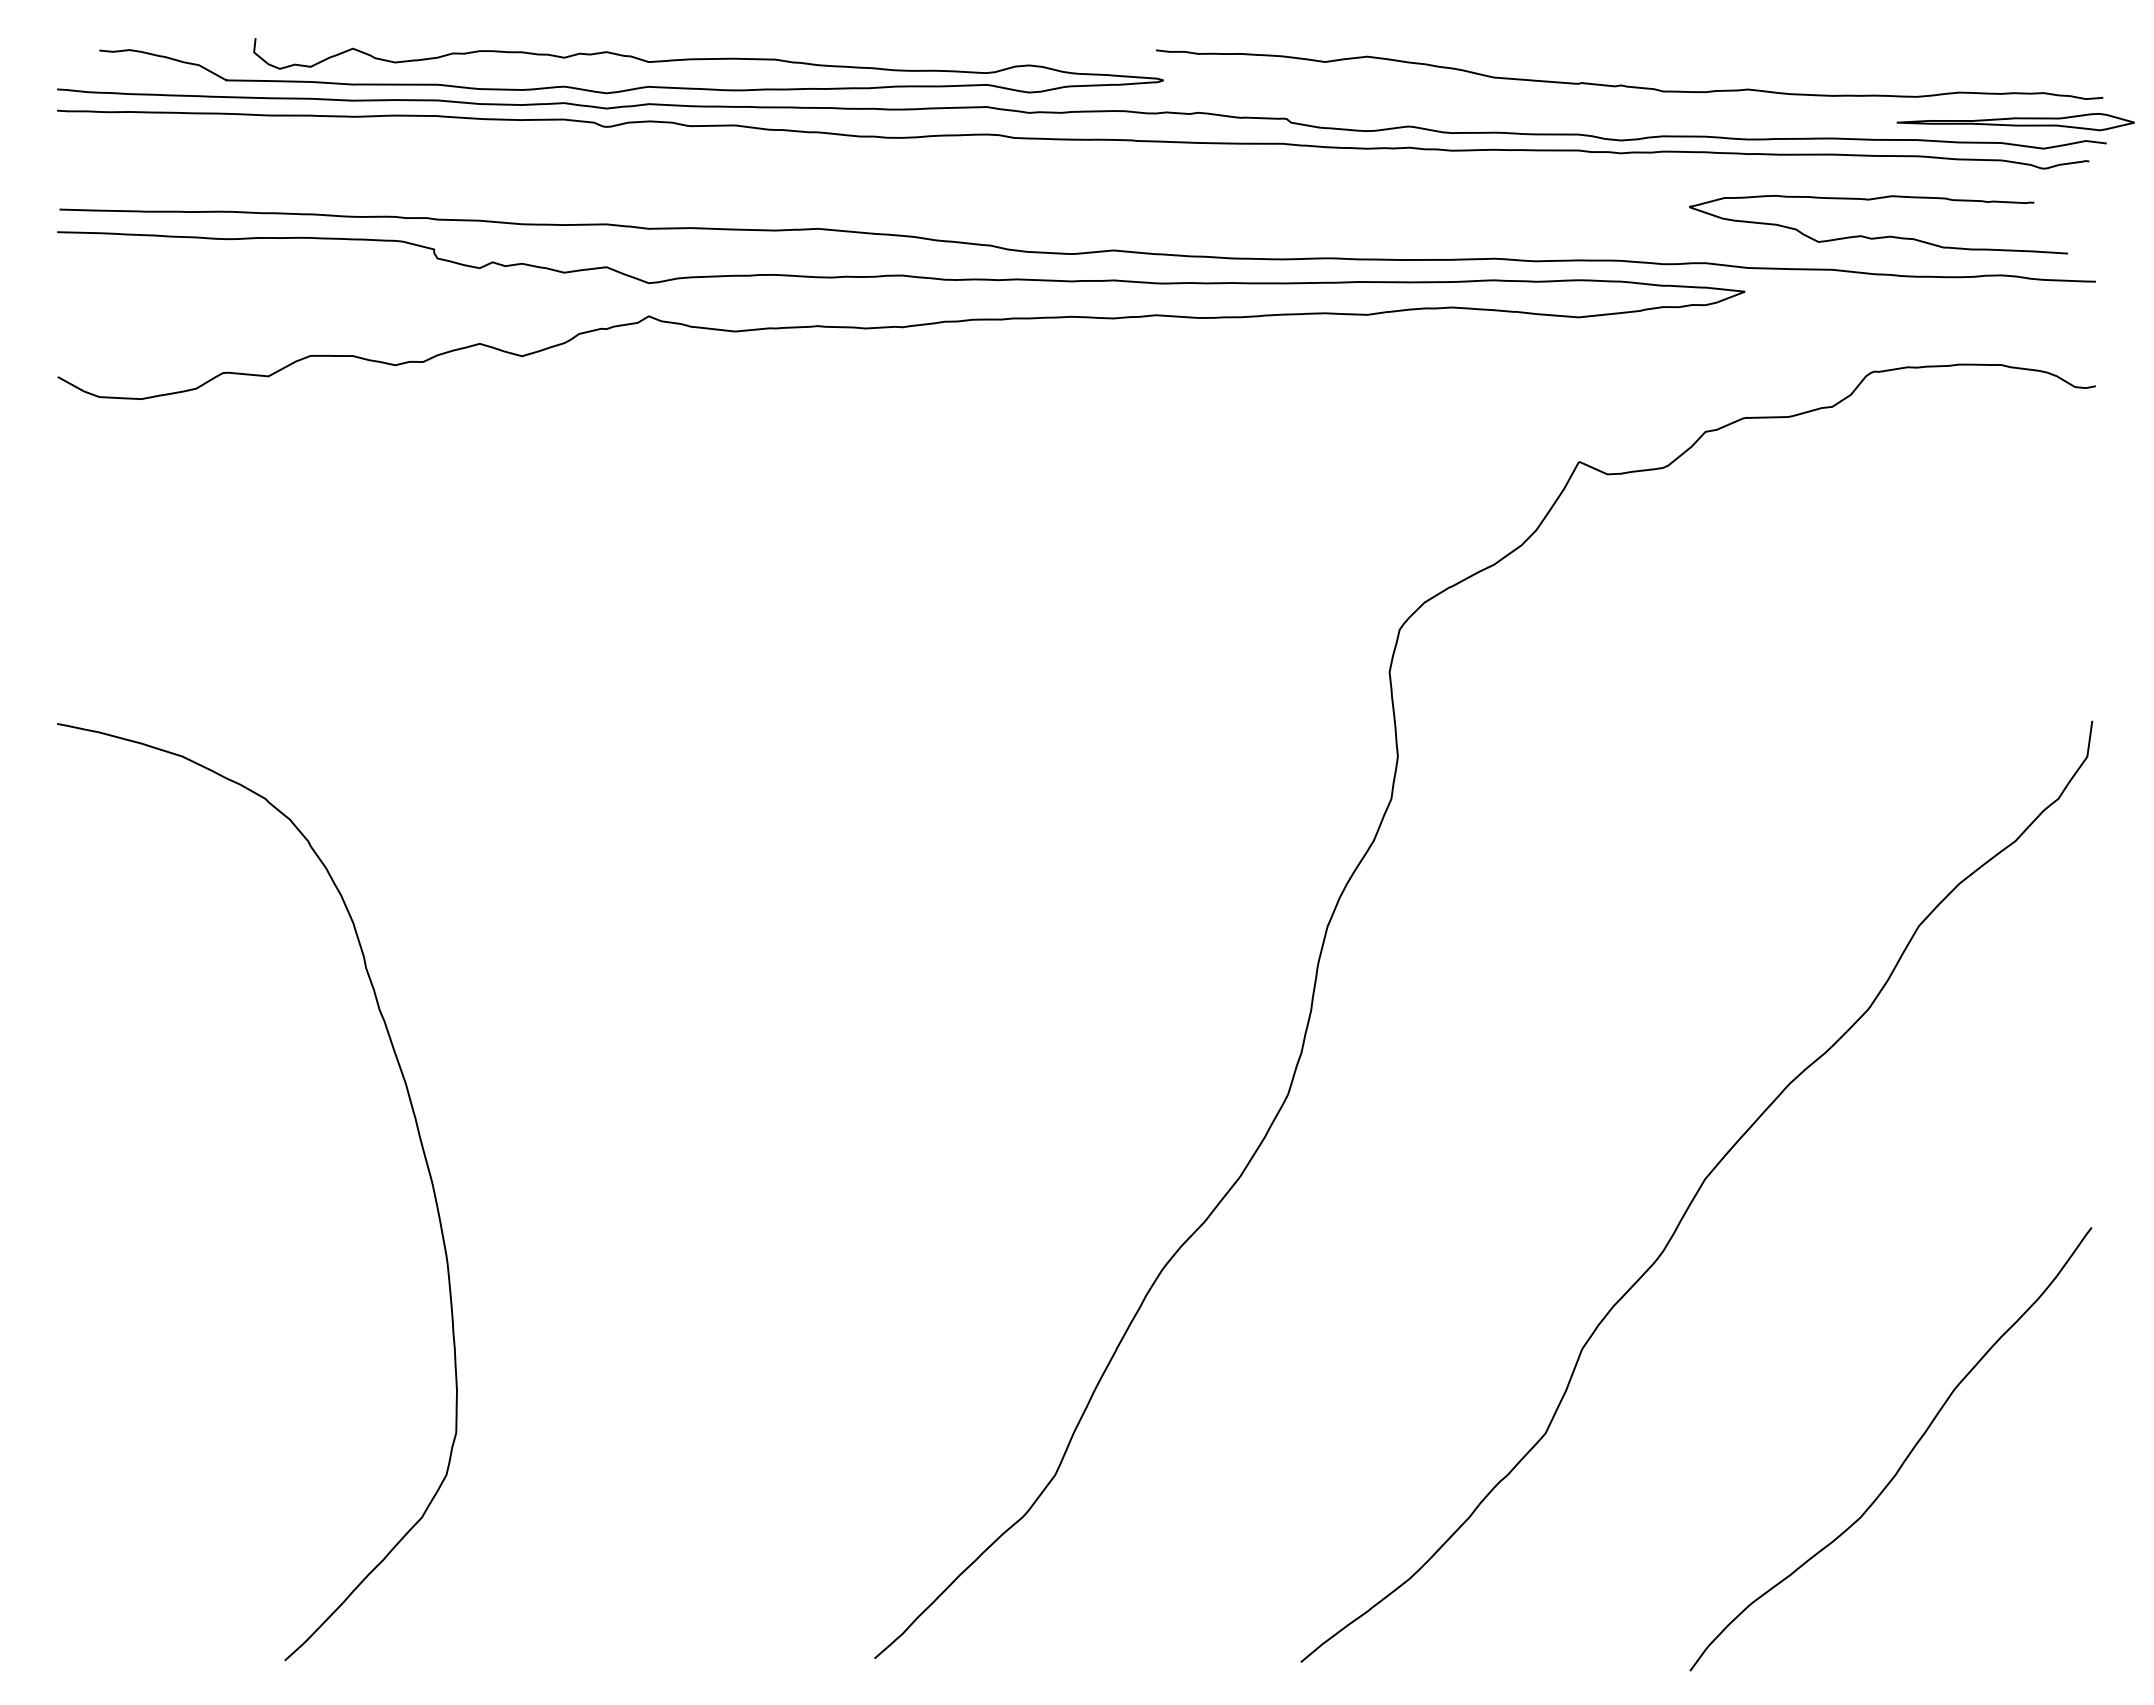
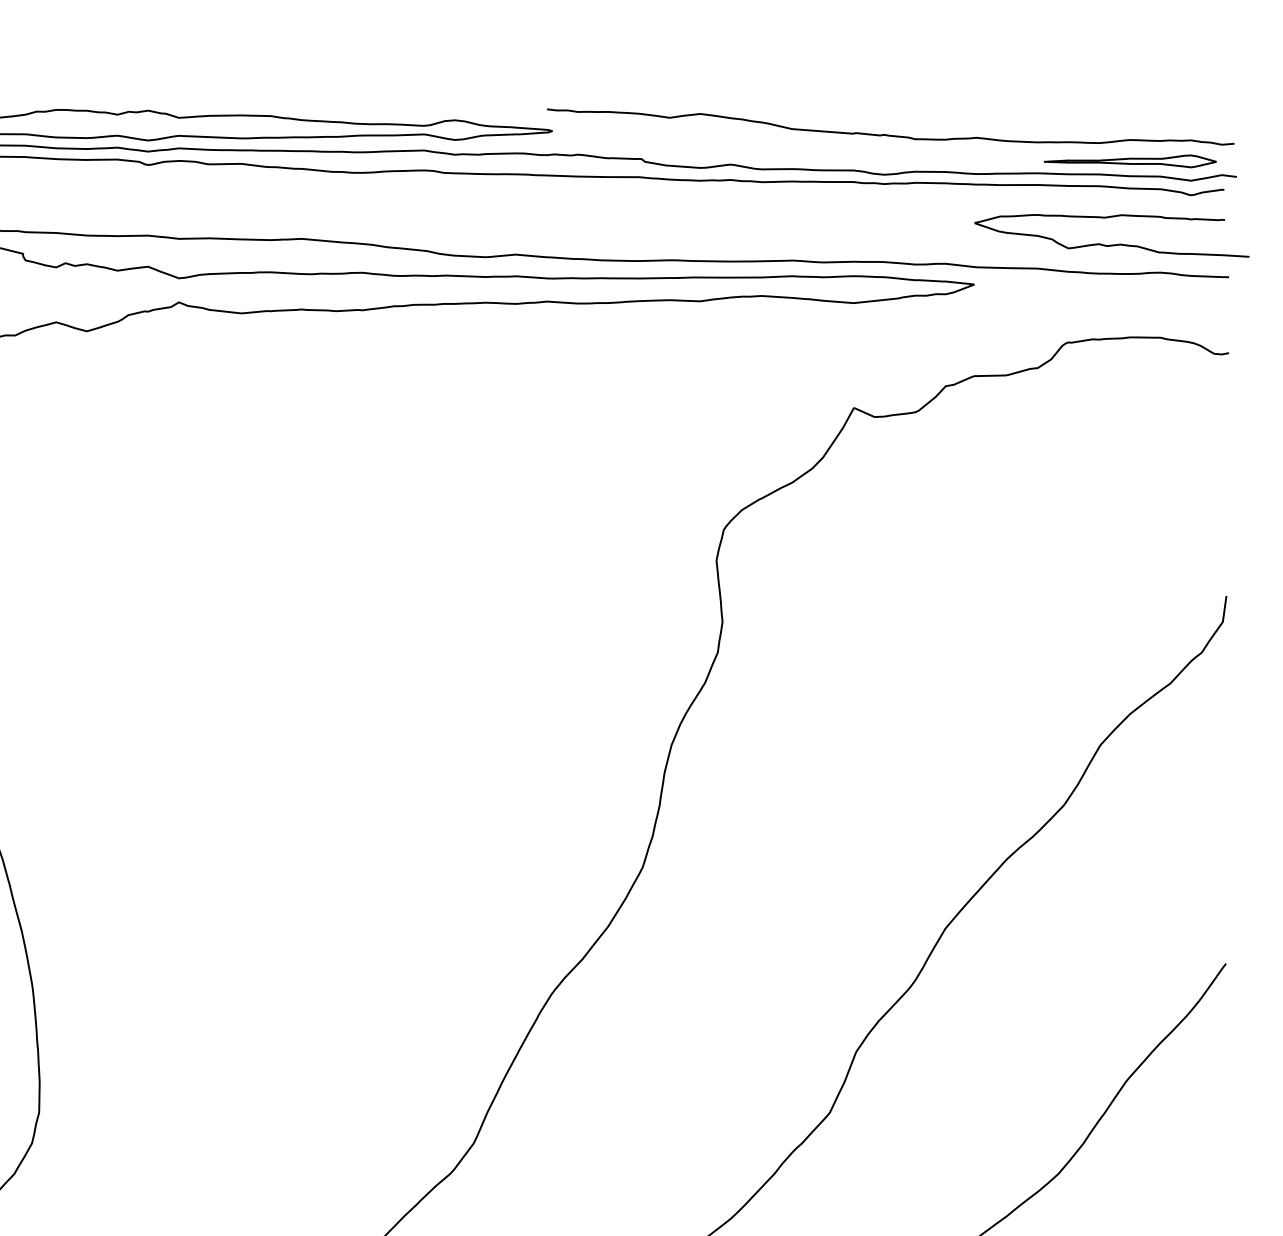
part: (2015, 122) -> (1130, 161), moved
curve: (1880, 236) -> (1113, 244), moved

